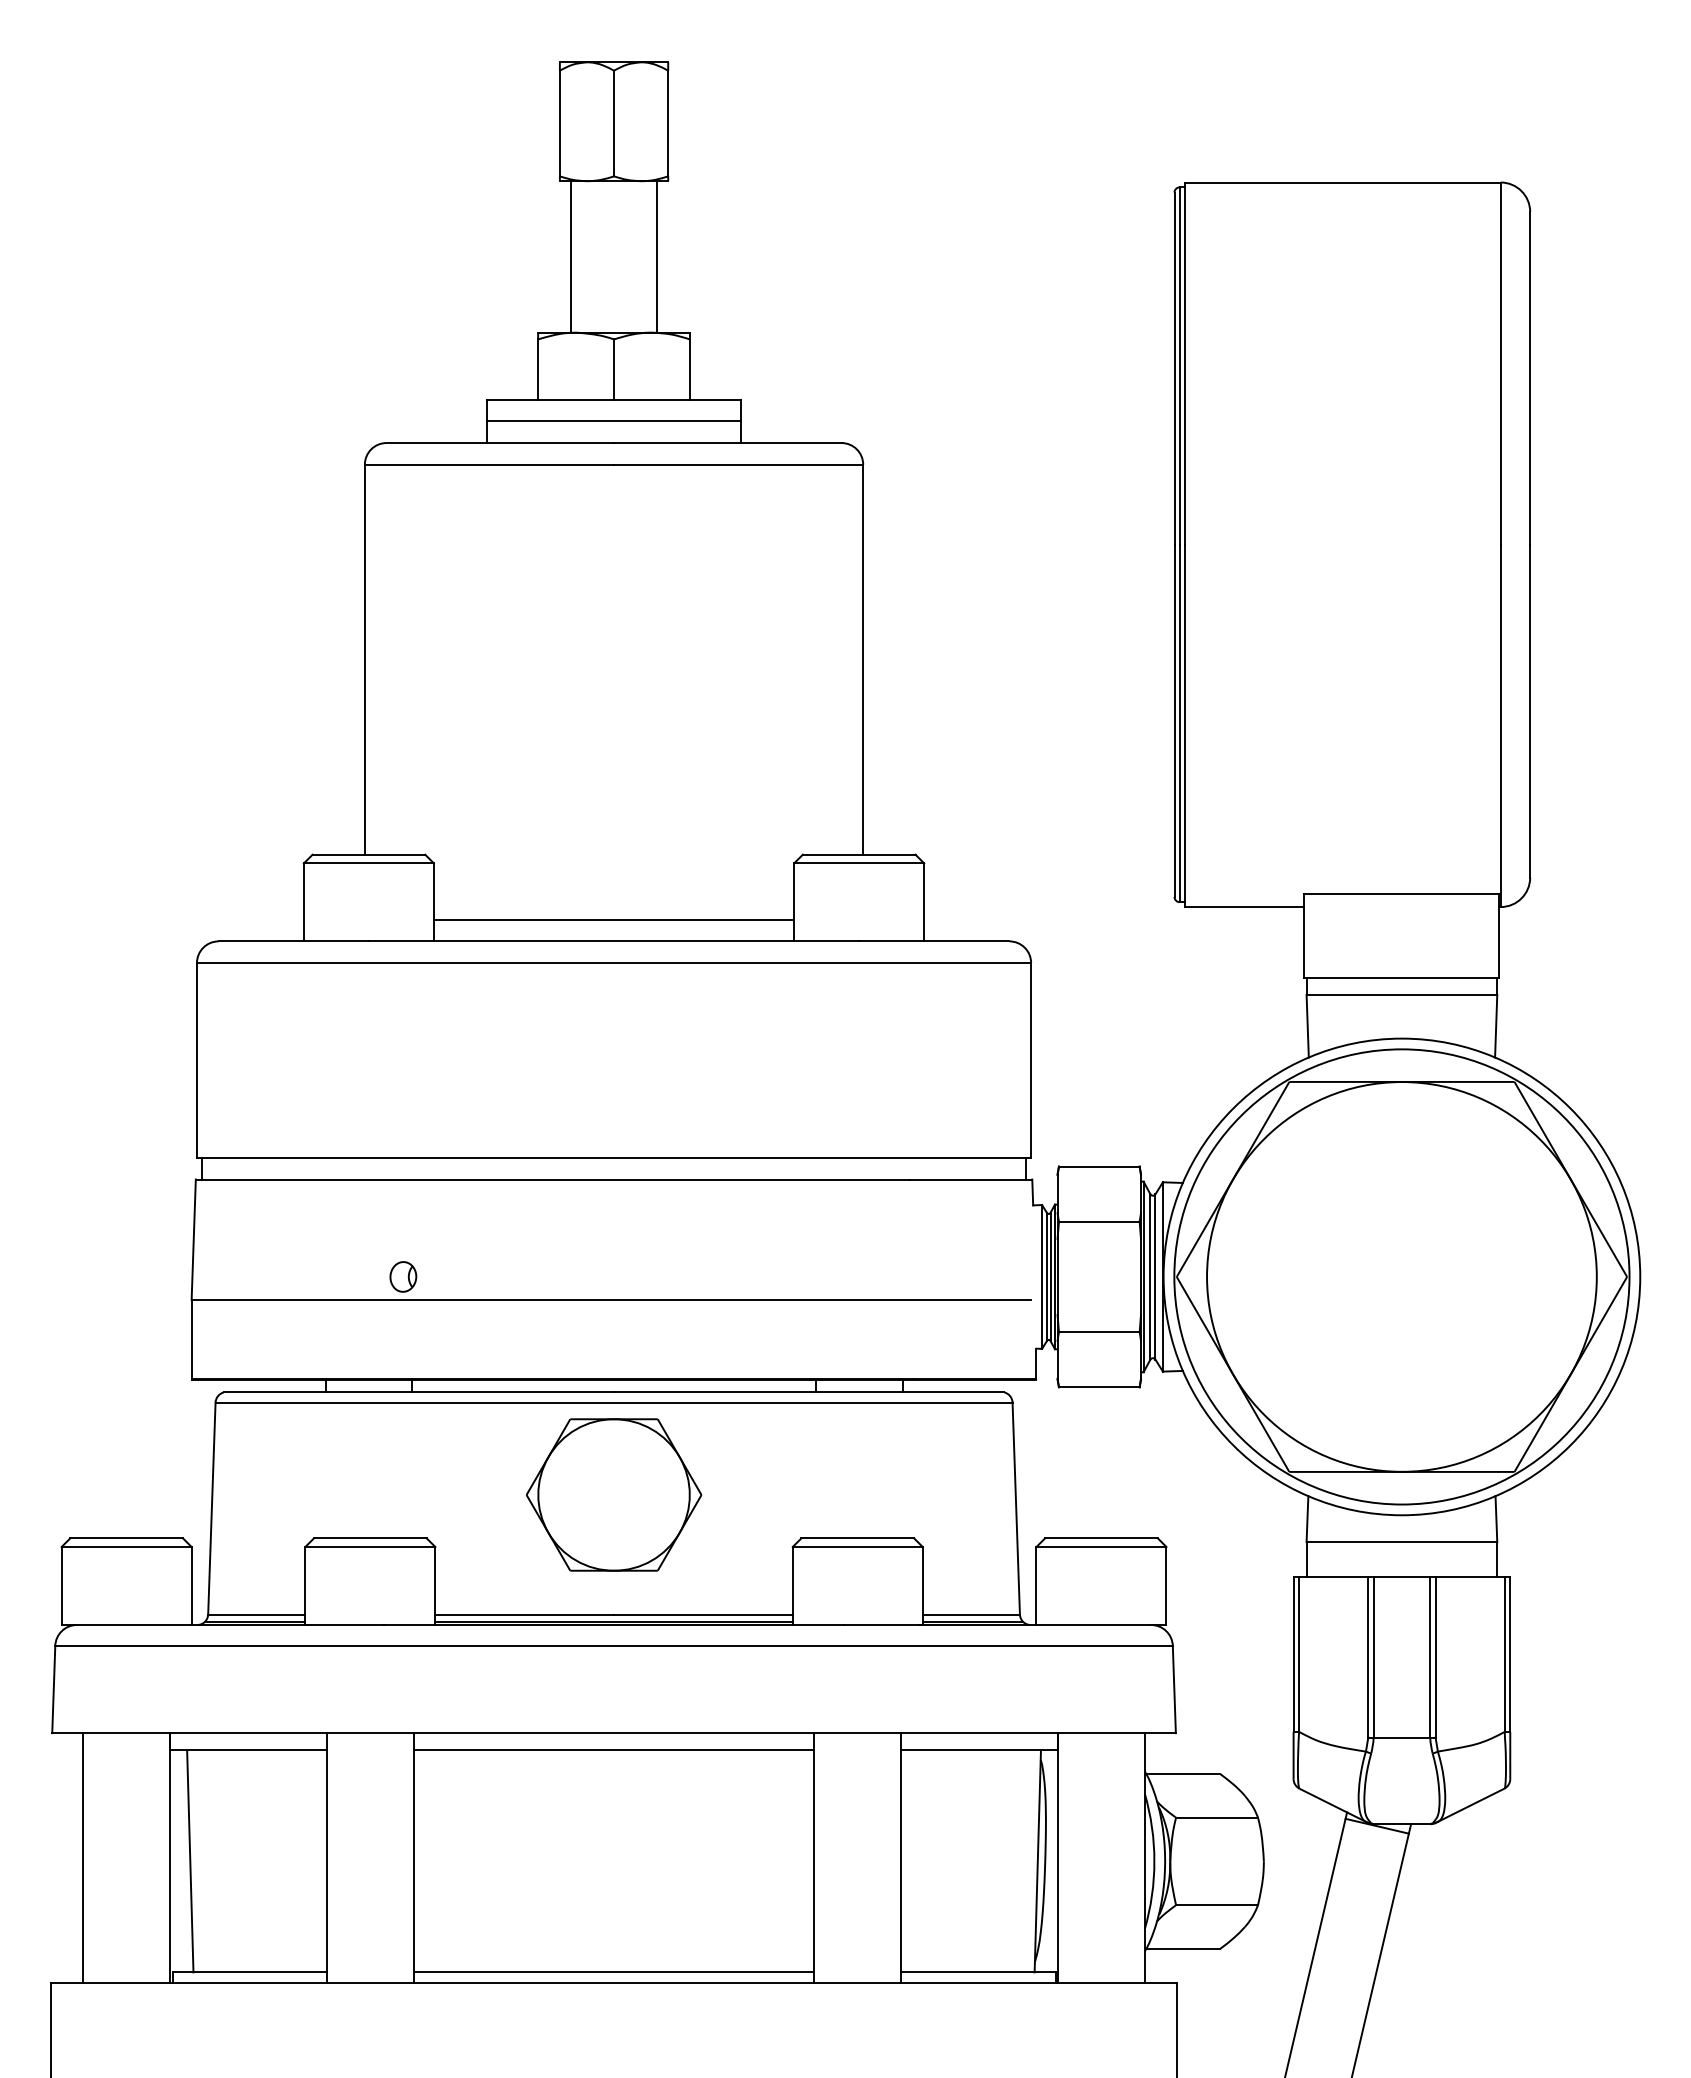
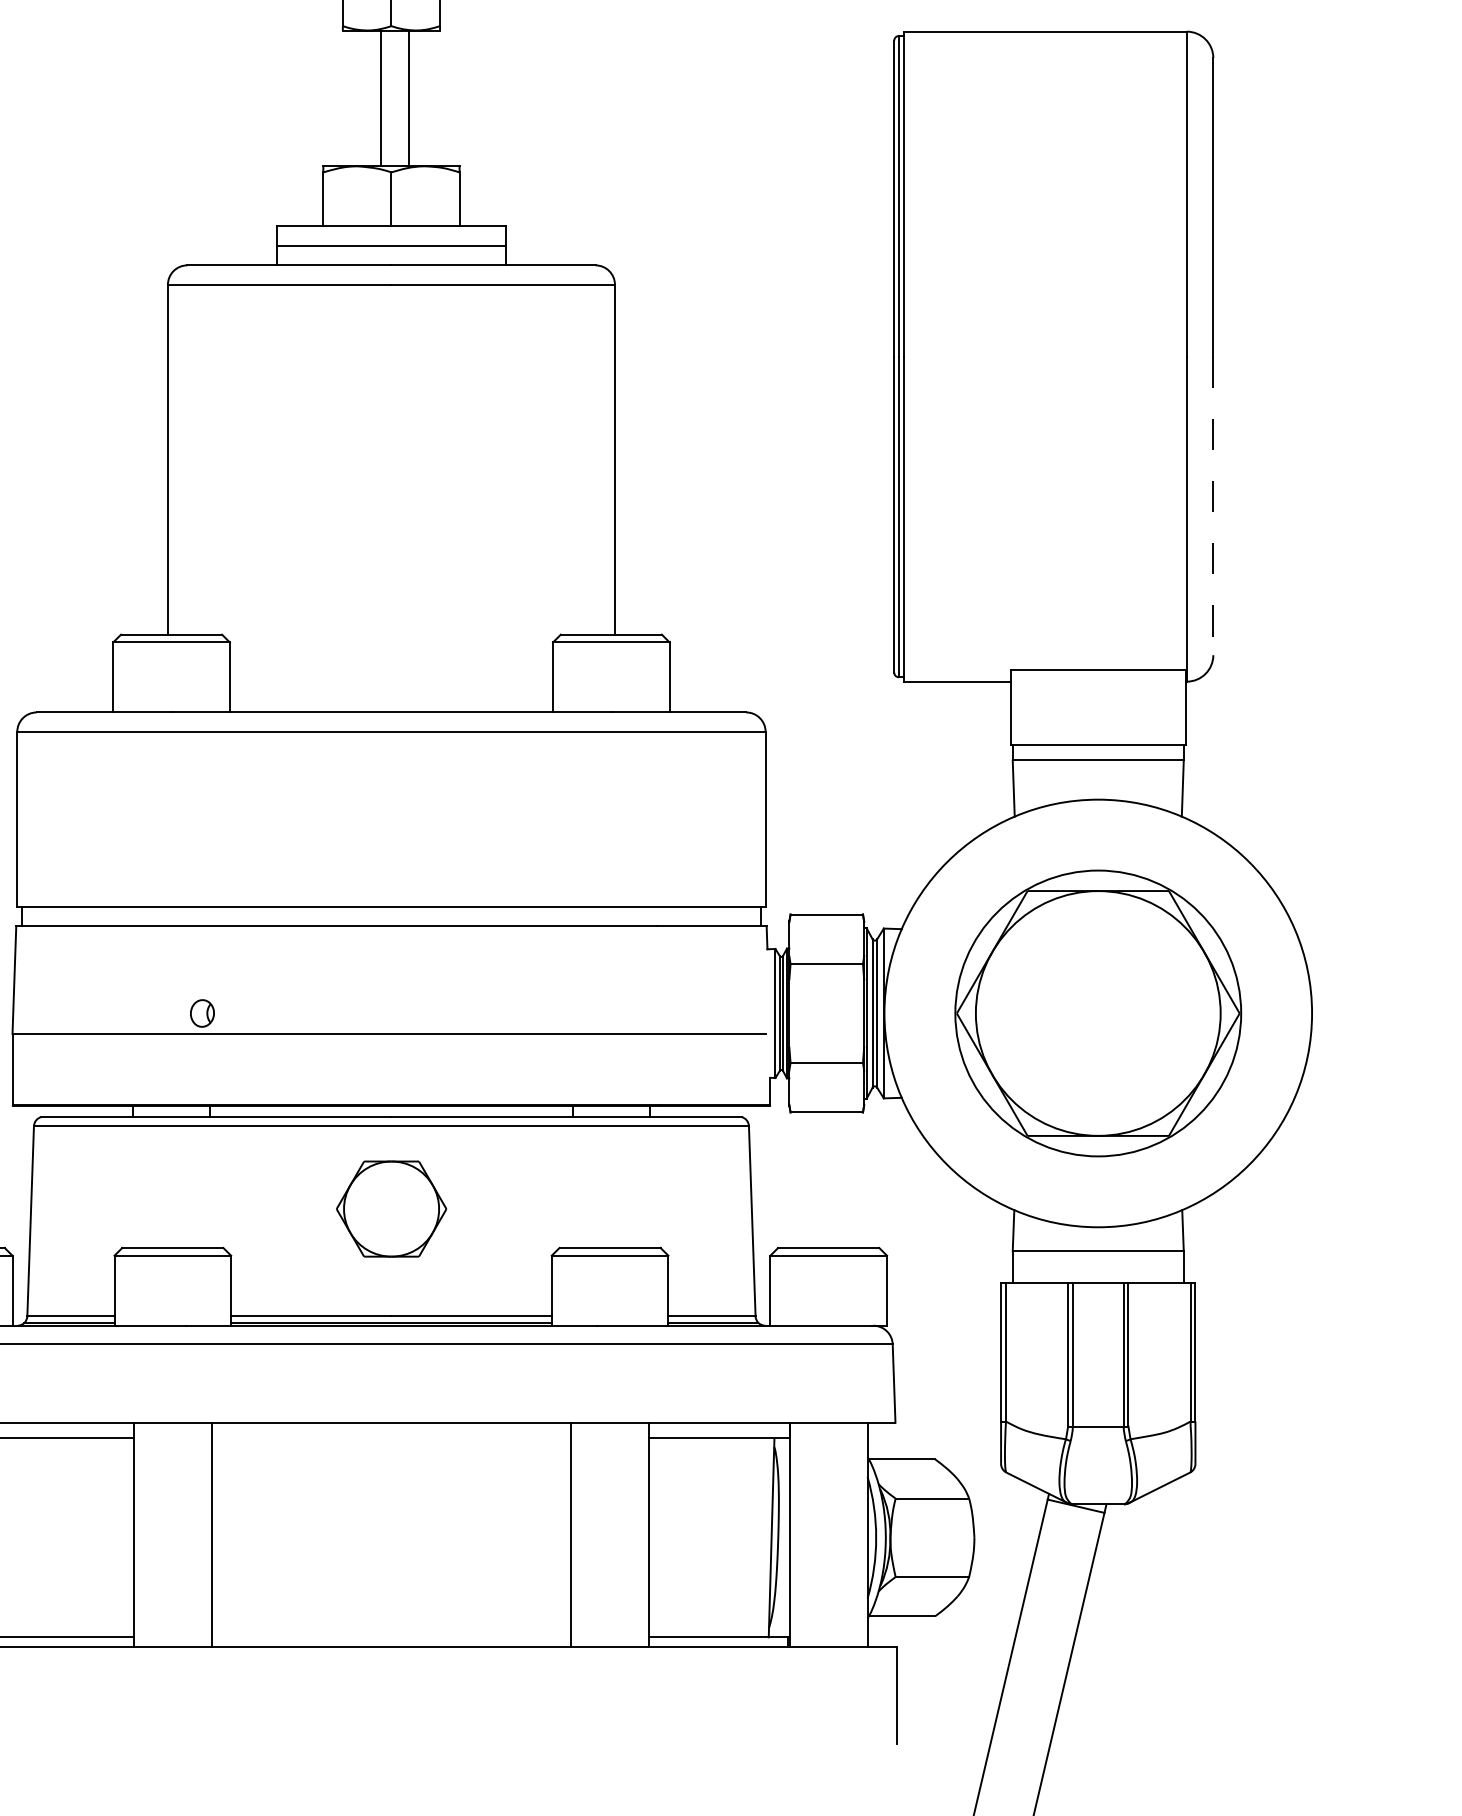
line: (570, 256) -> (408, 98), moved
line: (657, 256) -> (381, 98), moved
line: (1530, 711) -> (1213, 506), solid -> dashed
line: (613, 919) -> (390, 692), removed
part: (1401, 1276) -> (1097, 1013), size x0.7
part: (614, 1494) -> (391, 1208), size x0.7
line: (613, 1750) -> (390, 1438), removed
line: (190, 1861) -> (11, 1537), removed
line: (613, 1972) -> (390, 1637), removed

